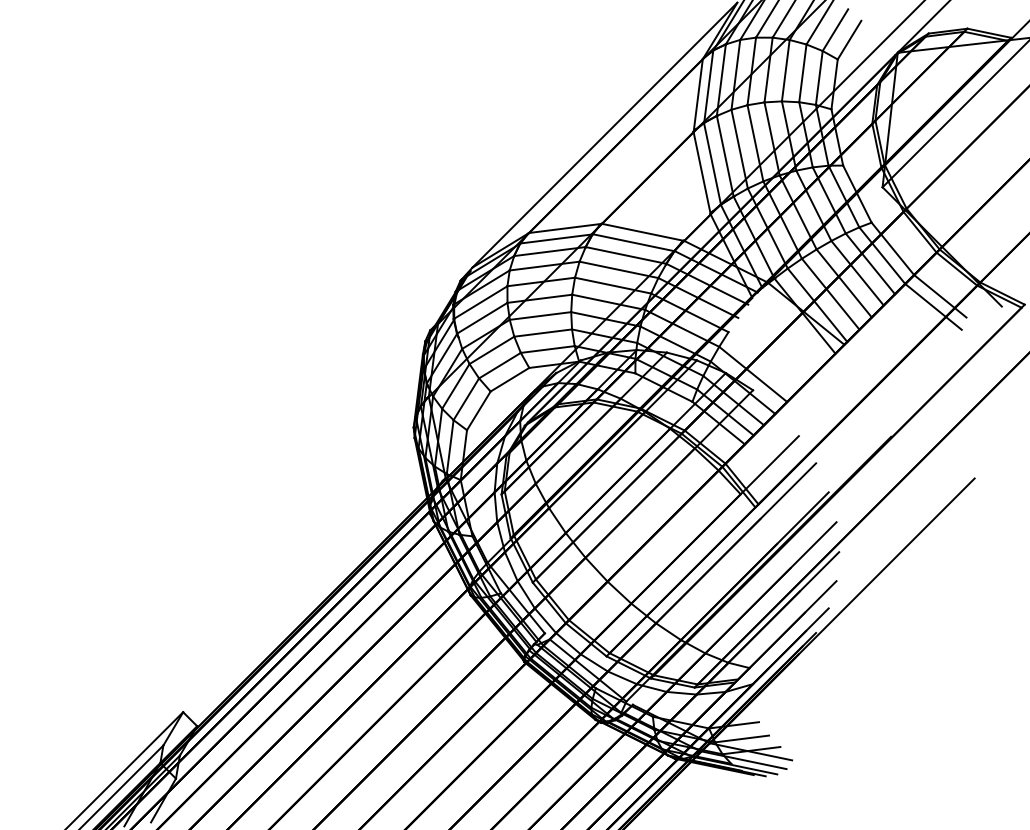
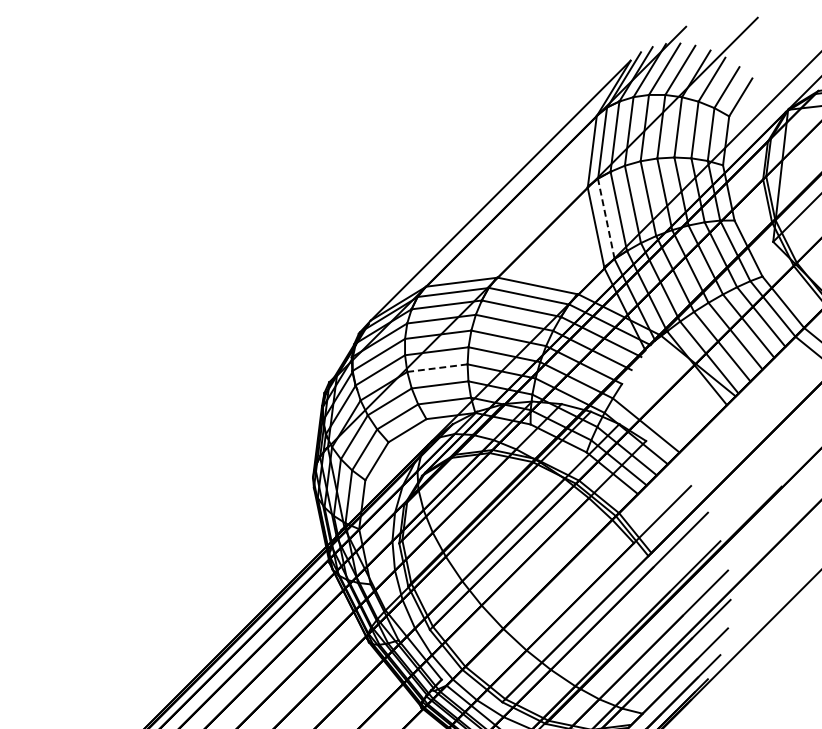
line: (712, 163) -> (606, 218), solid -> dashed
line: (540, 316) -> (437, 368), solid -> dashed

